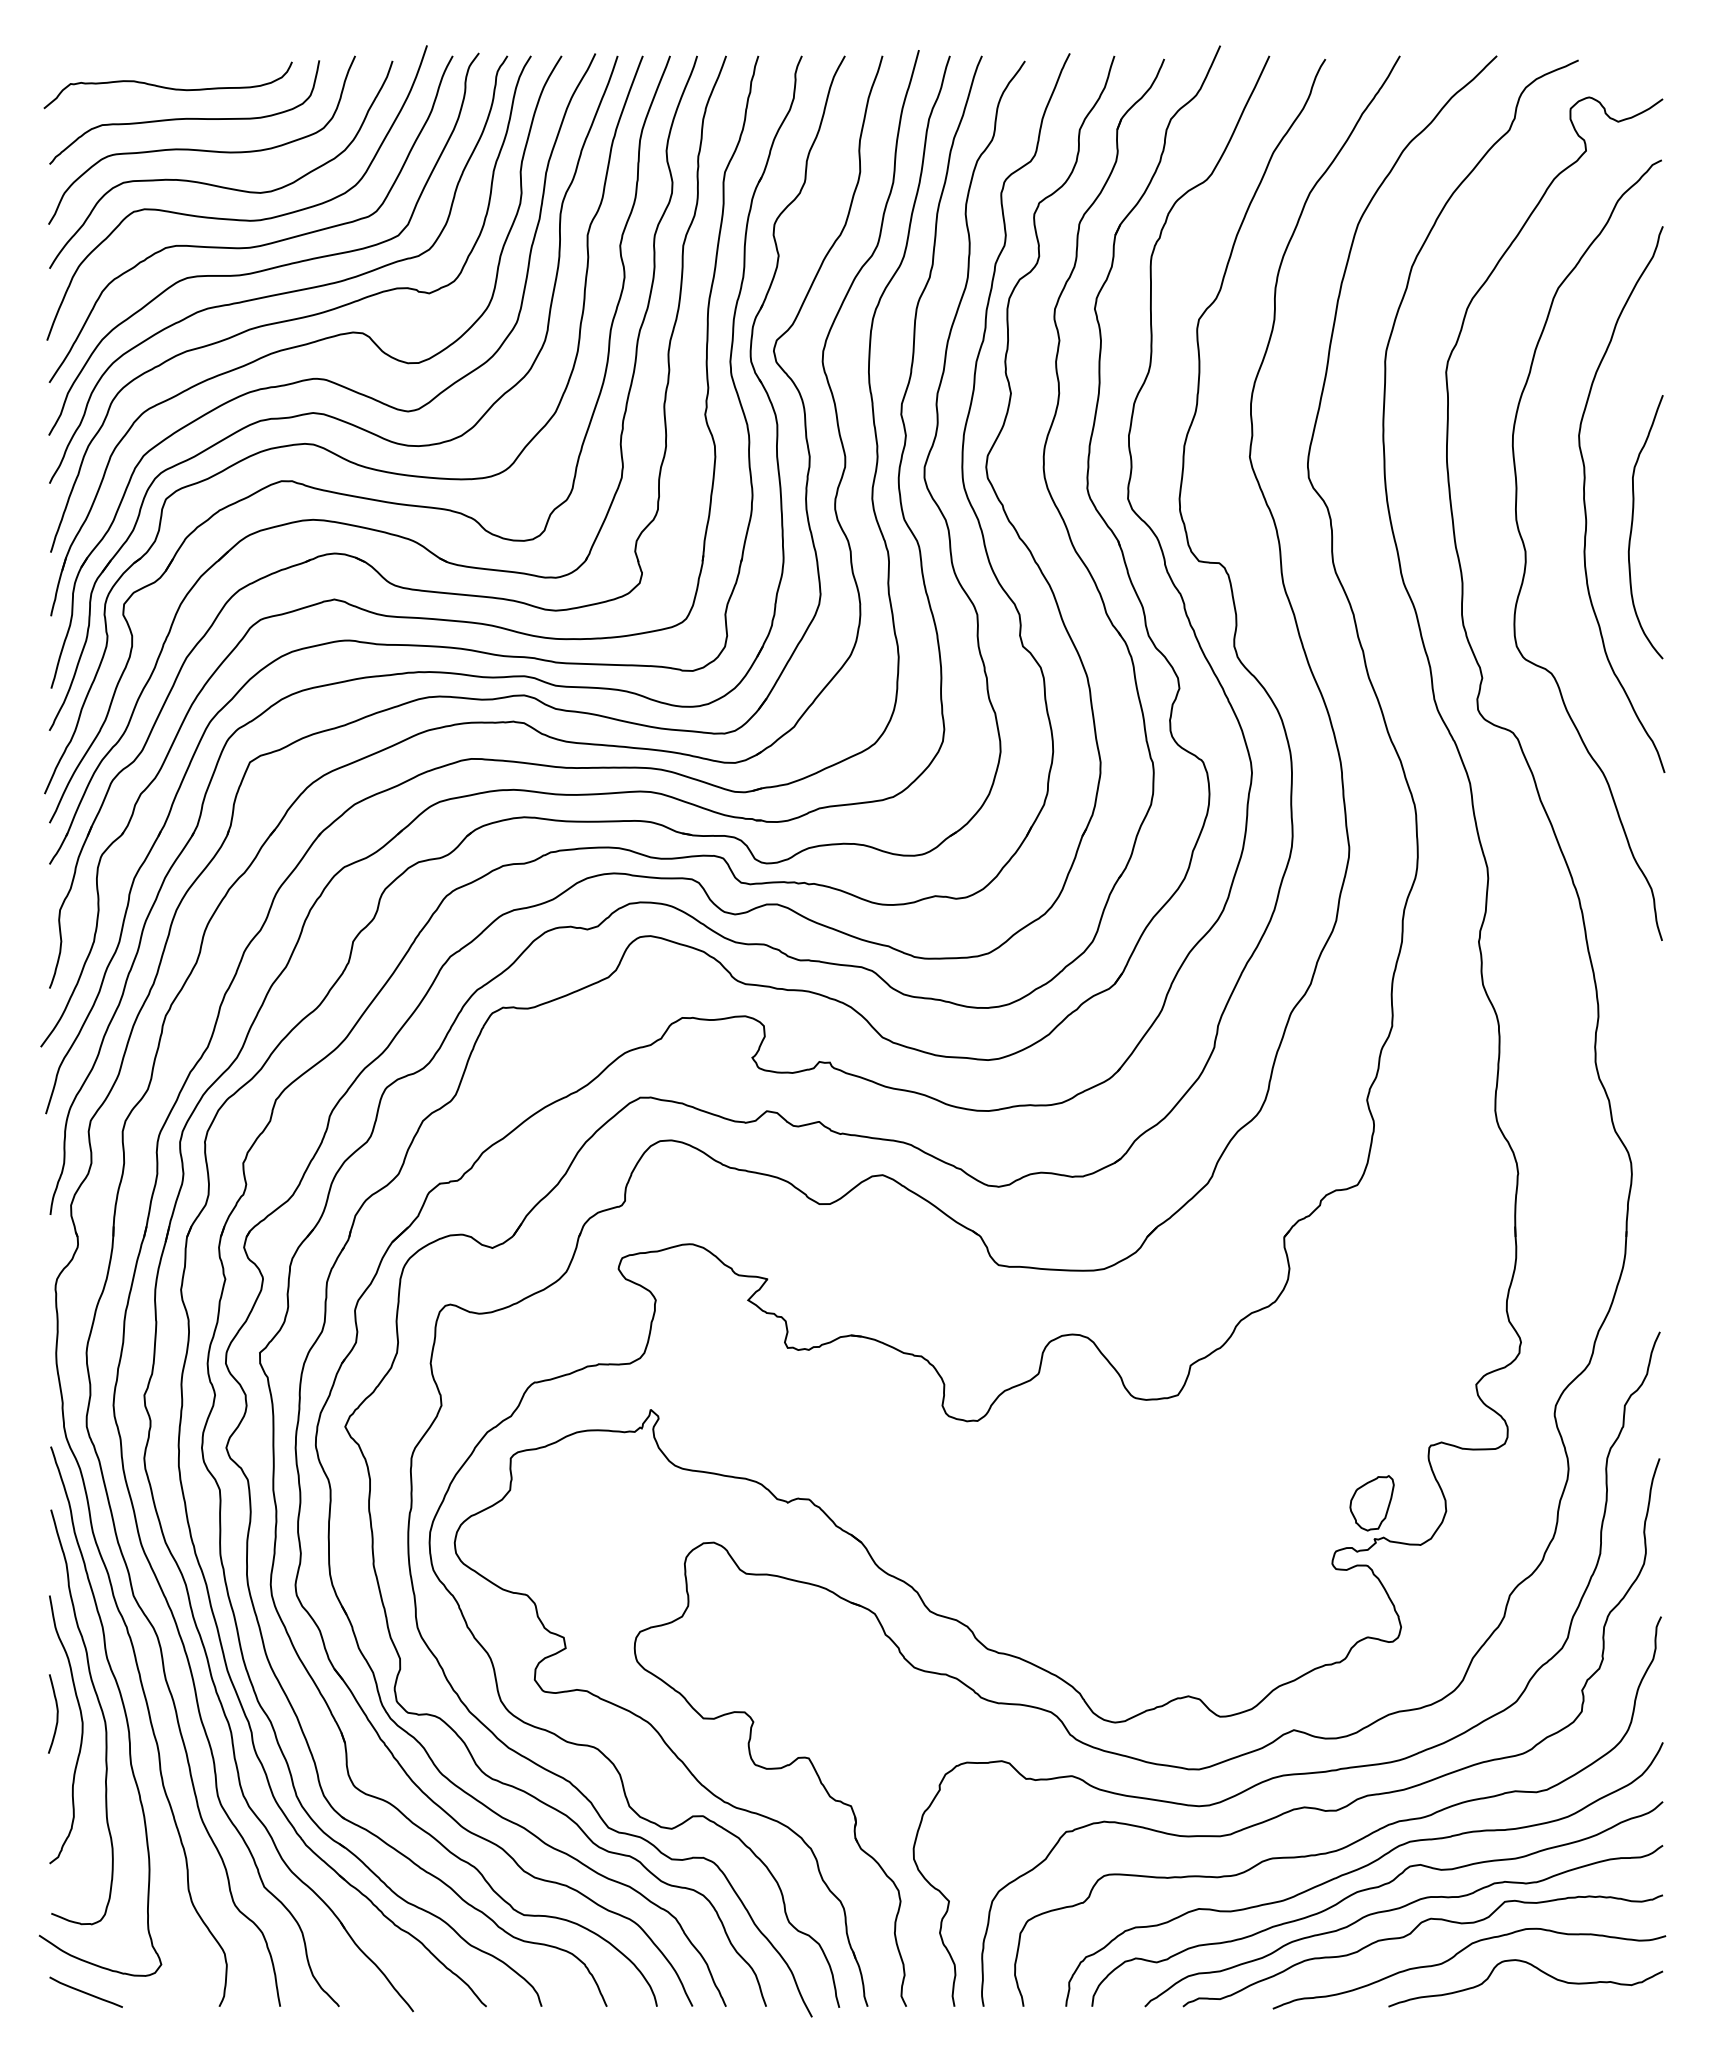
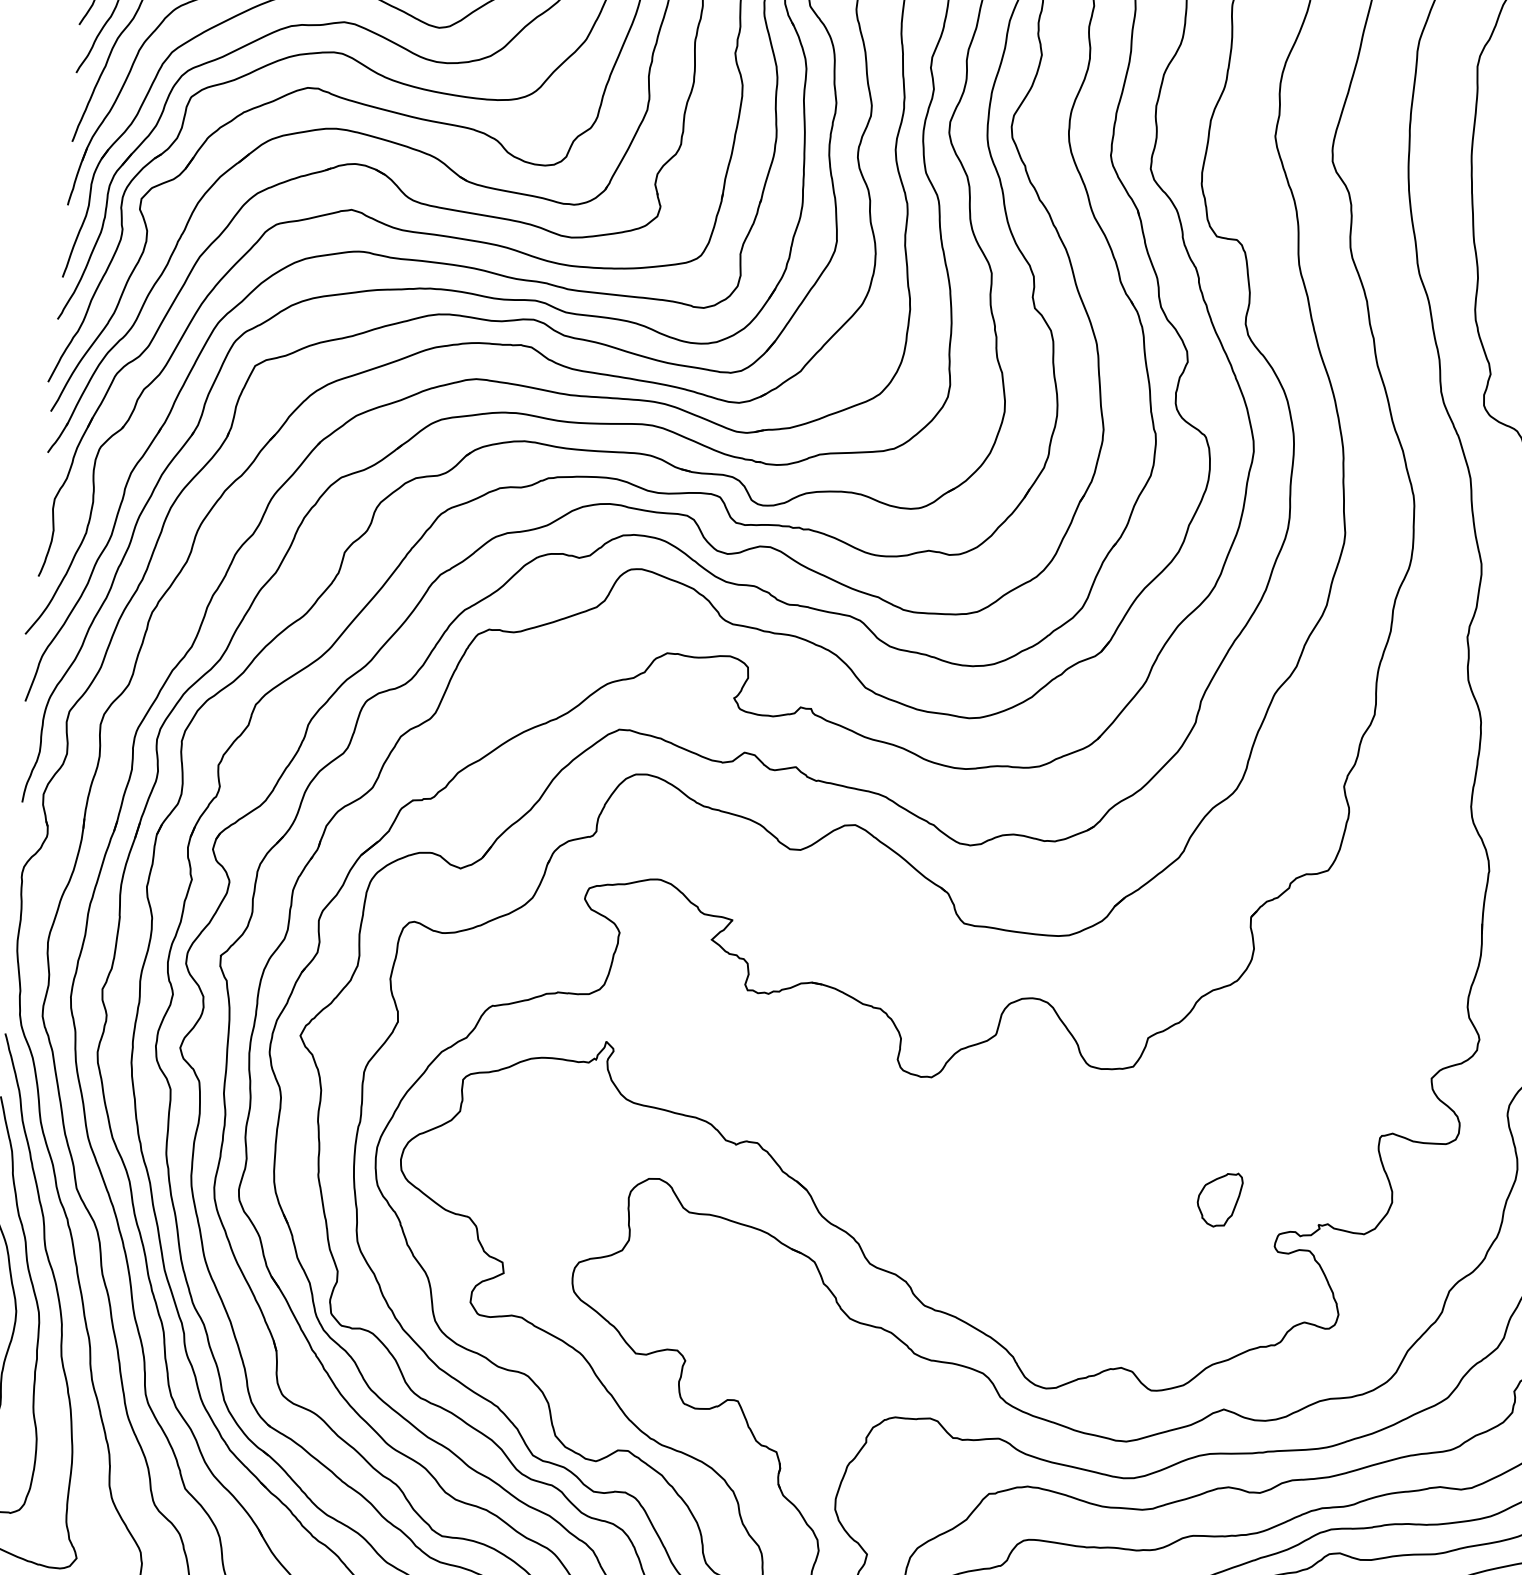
part: (1371, 1503) -> (1219, 1199), moved

